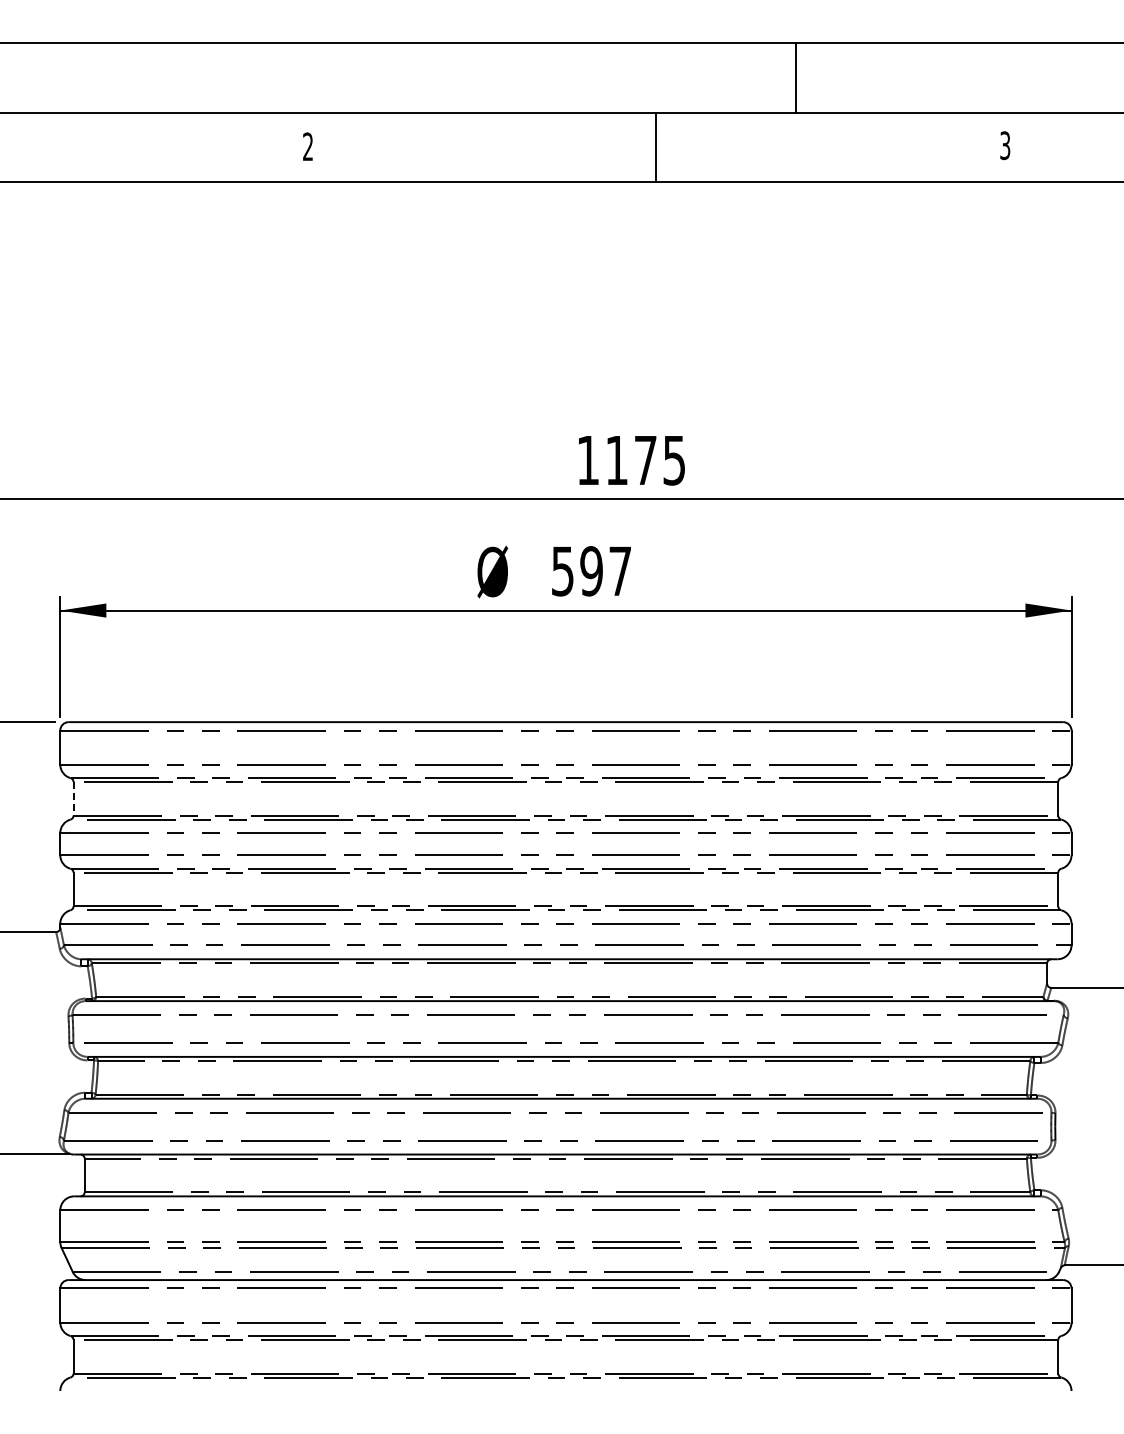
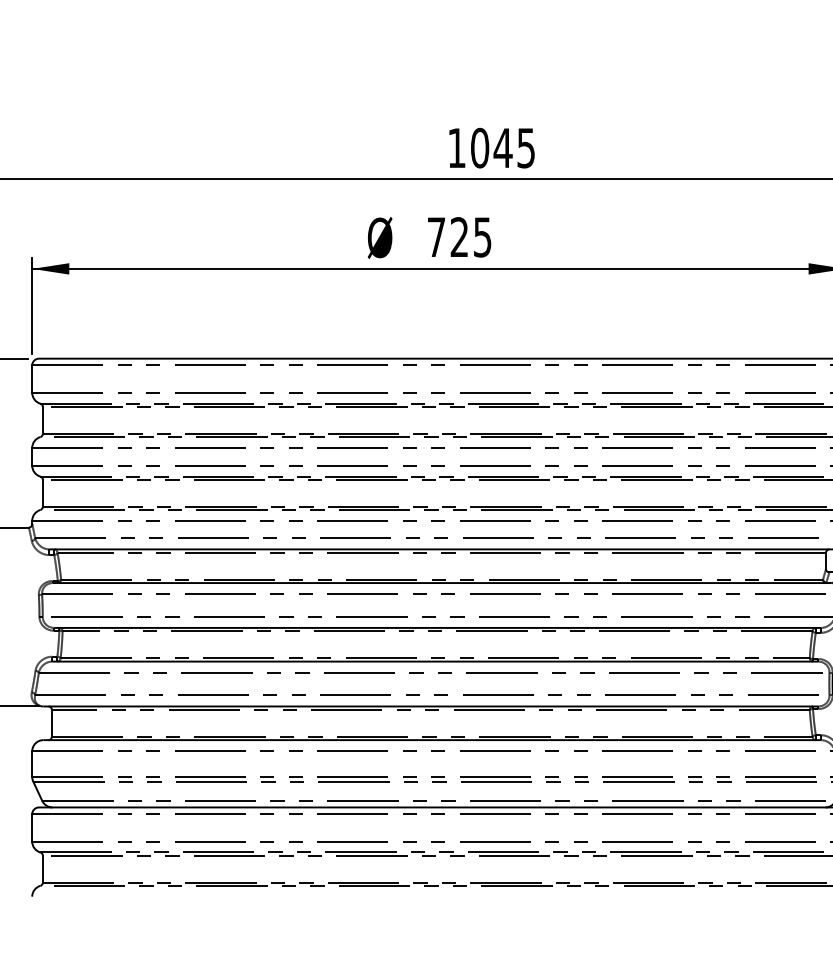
text: (631, 460) -> (491, 148), 1175 -> 1045
text: (591, 571) -> (459, 237), 597 -> 725
line: (73, 798) -> (42, 420), dashed -> solid

